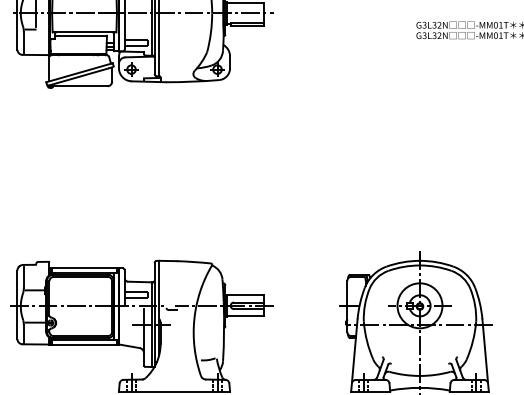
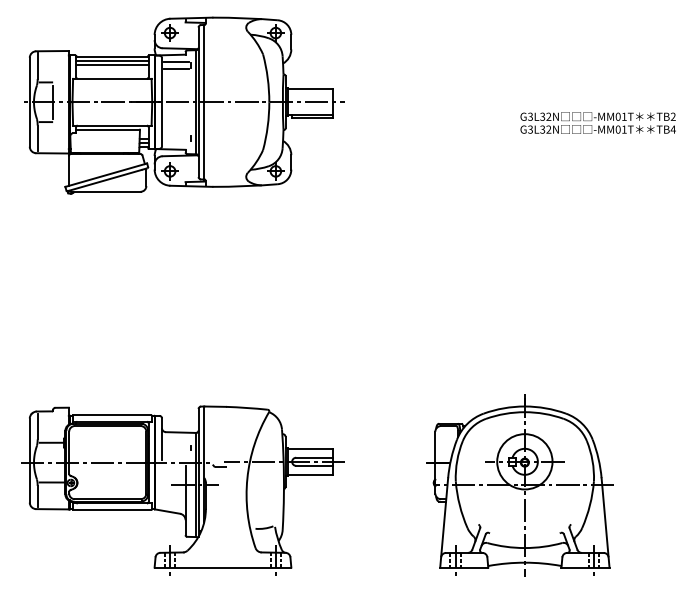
line: (136, 40) -> (176, 135), removed
line: (136, 46) -> (176, 142), removed
line: (136, 291) -> (176, 444), removed
line: (136, 297) -> (176, 451), removed

